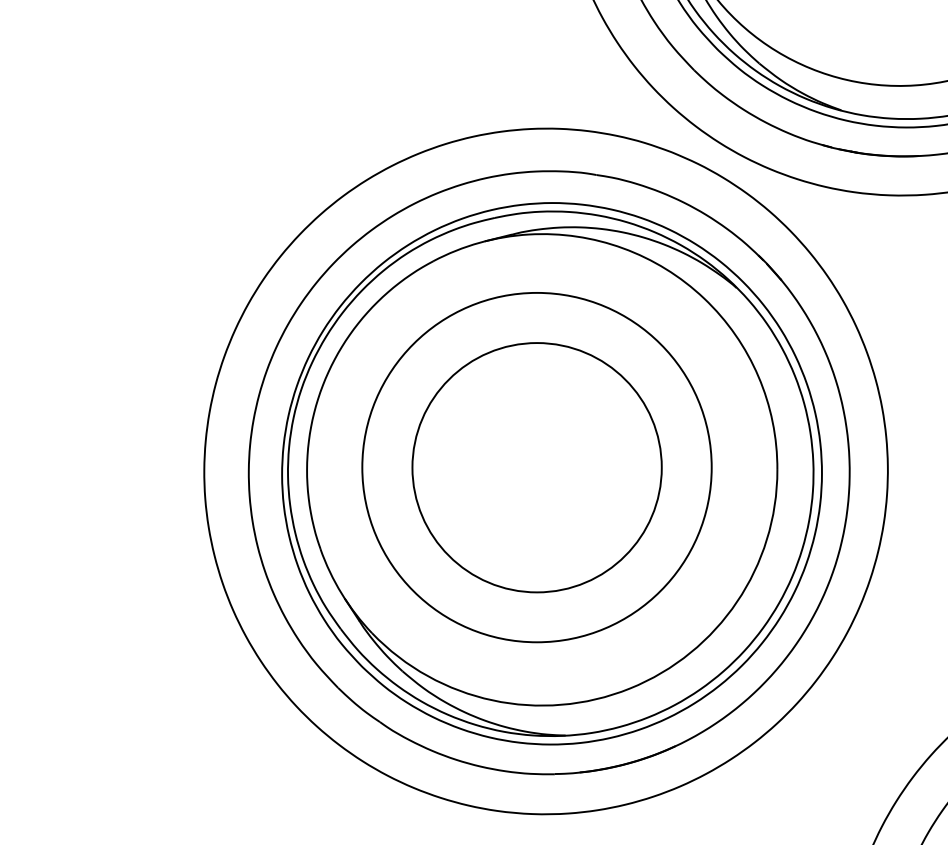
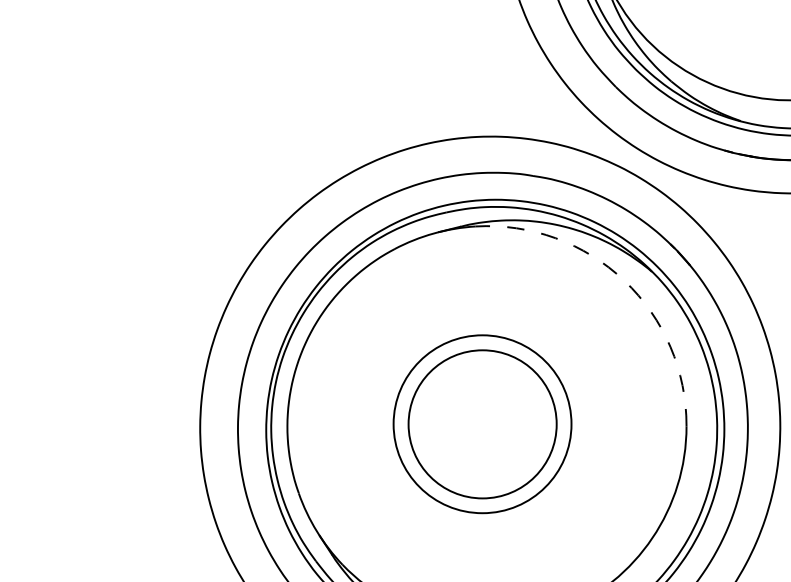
arc: (704, 298) -> (624, 280), solid -> dashed
circle: (536, 467) -> (482, 424), size x0.6
circle: (536, 467) -> (482, 424), size x0.7

